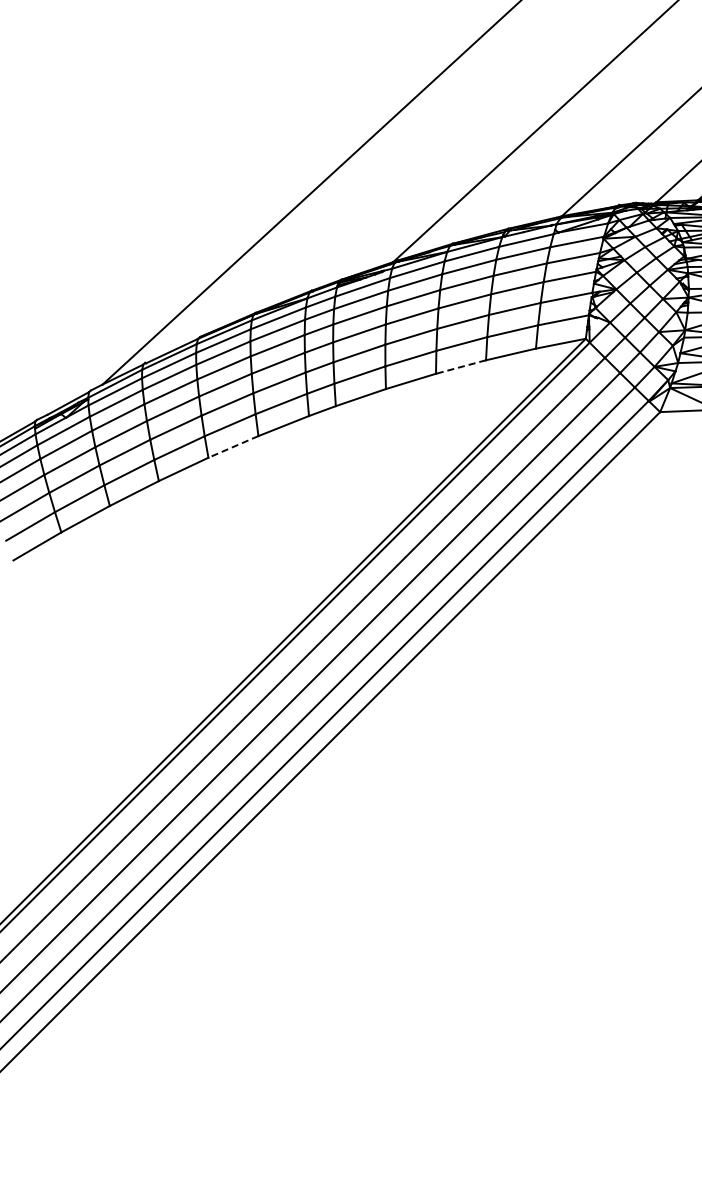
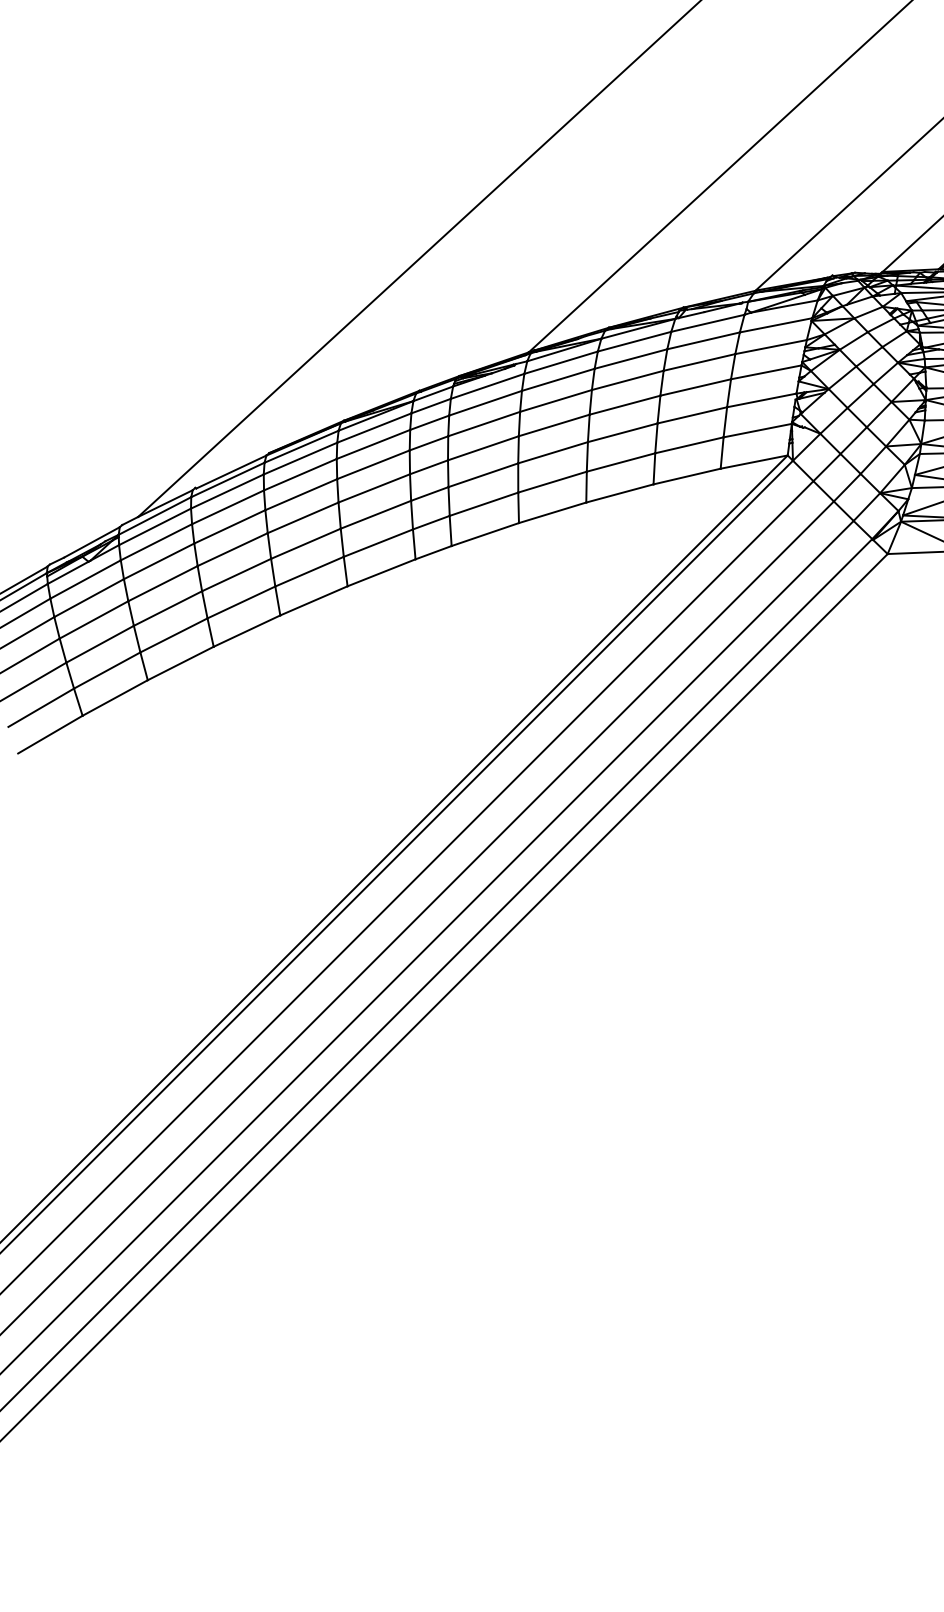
line: (461, 367) -> (620, 494), dashed -> solid
line: (232, 447) -> (312, 601), dashed -> solid

